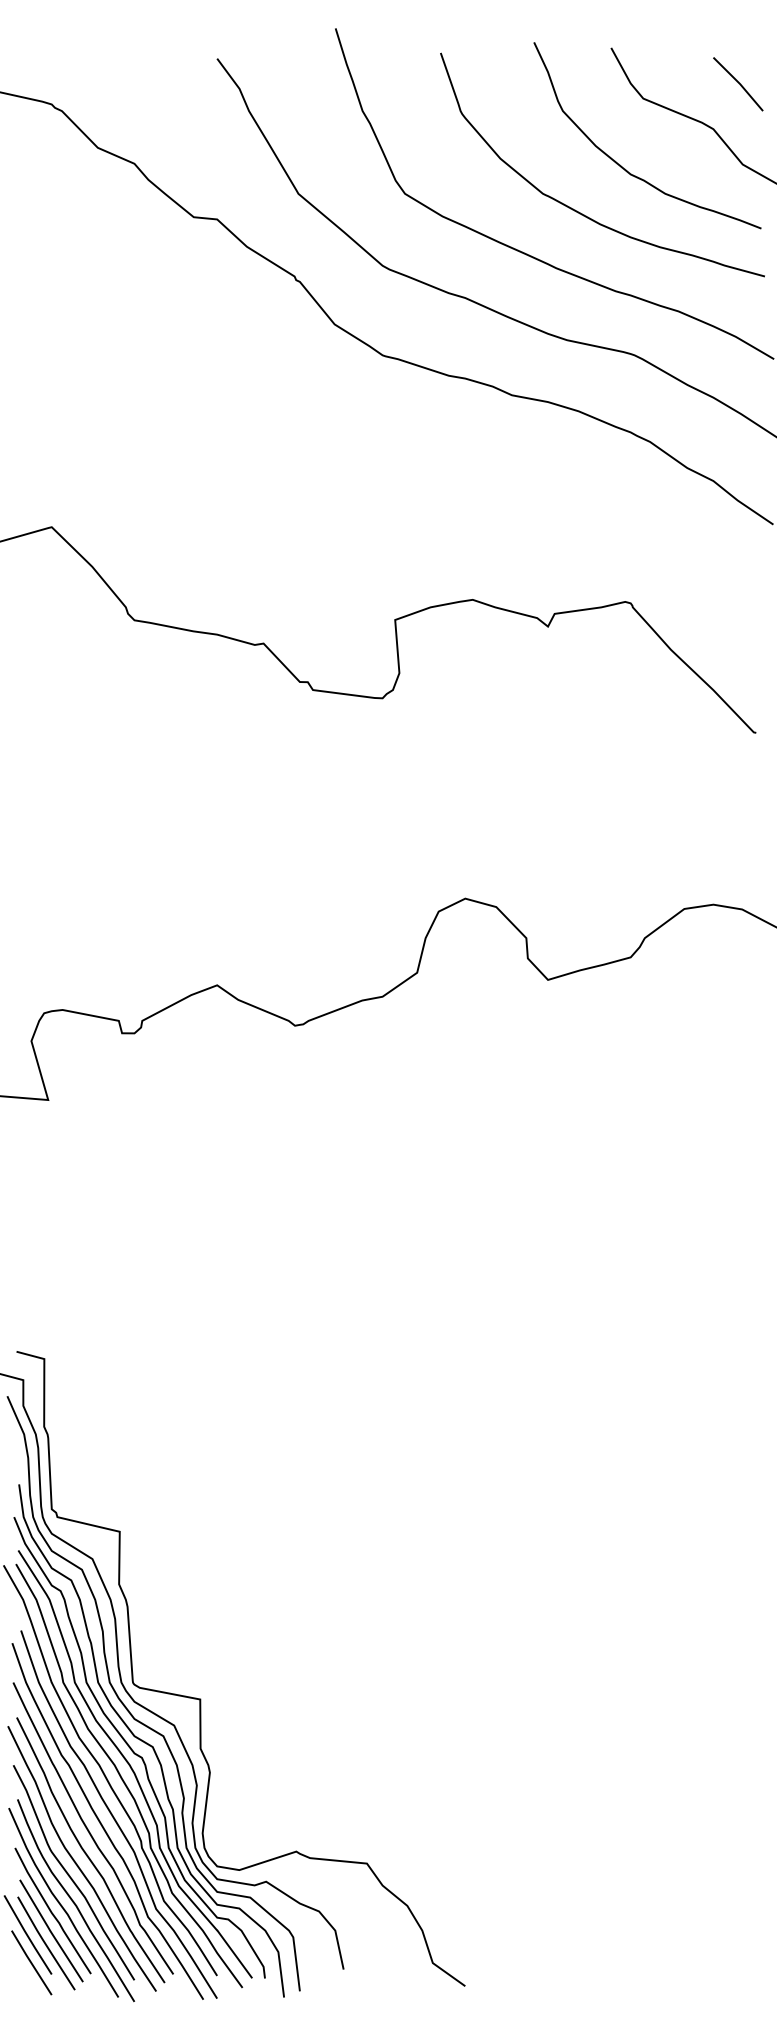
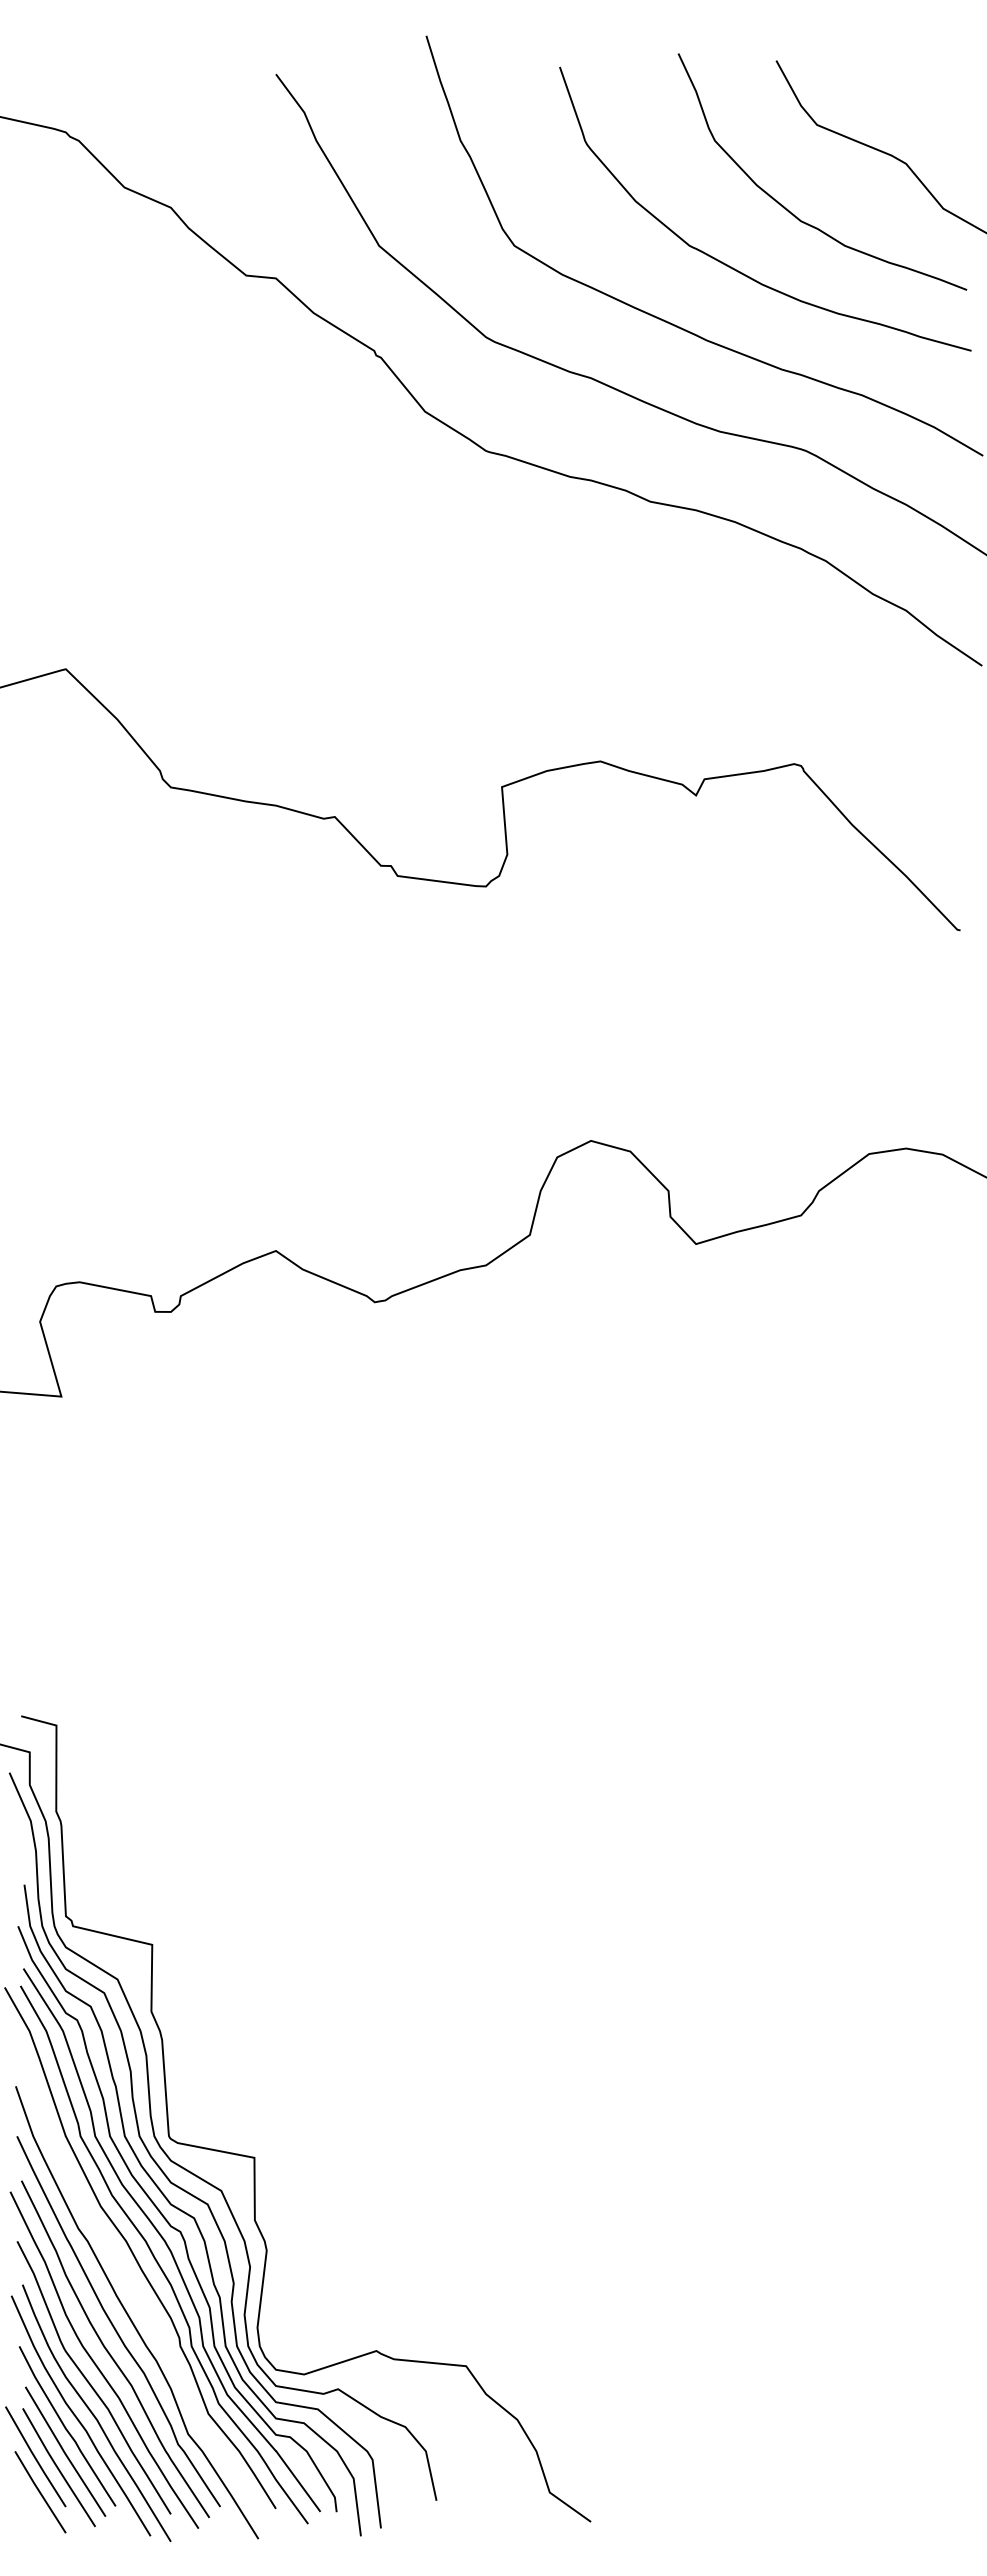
line: (738, 83) -> (937, 105), removed
curve: (114, 1817) -> (145, 2307), removed

